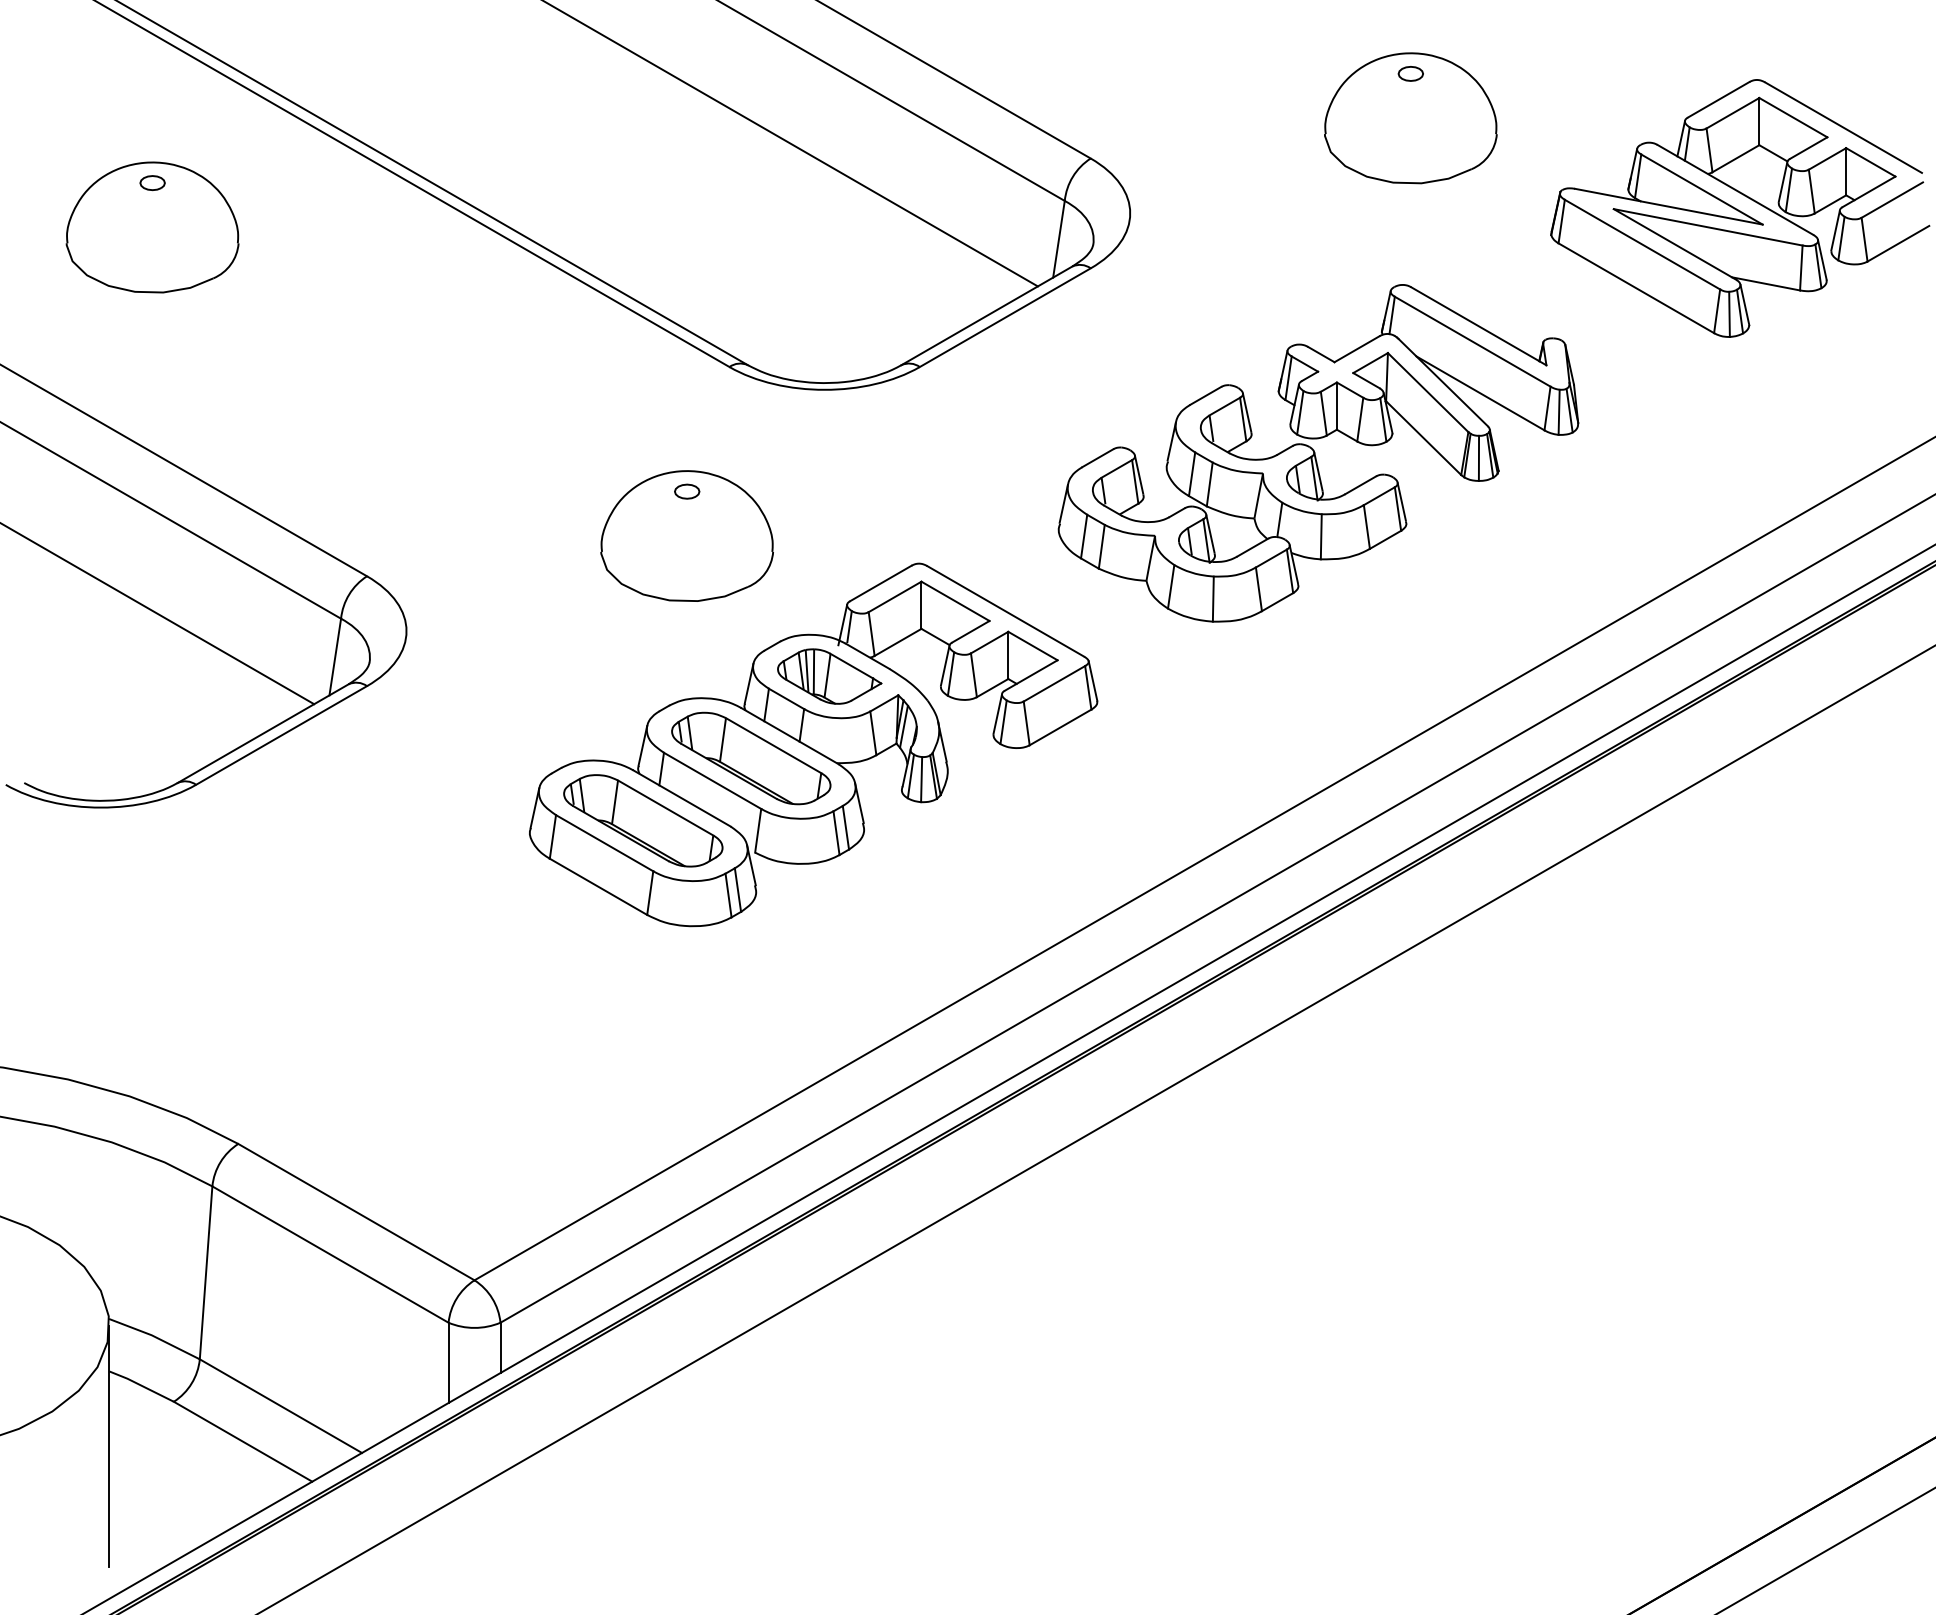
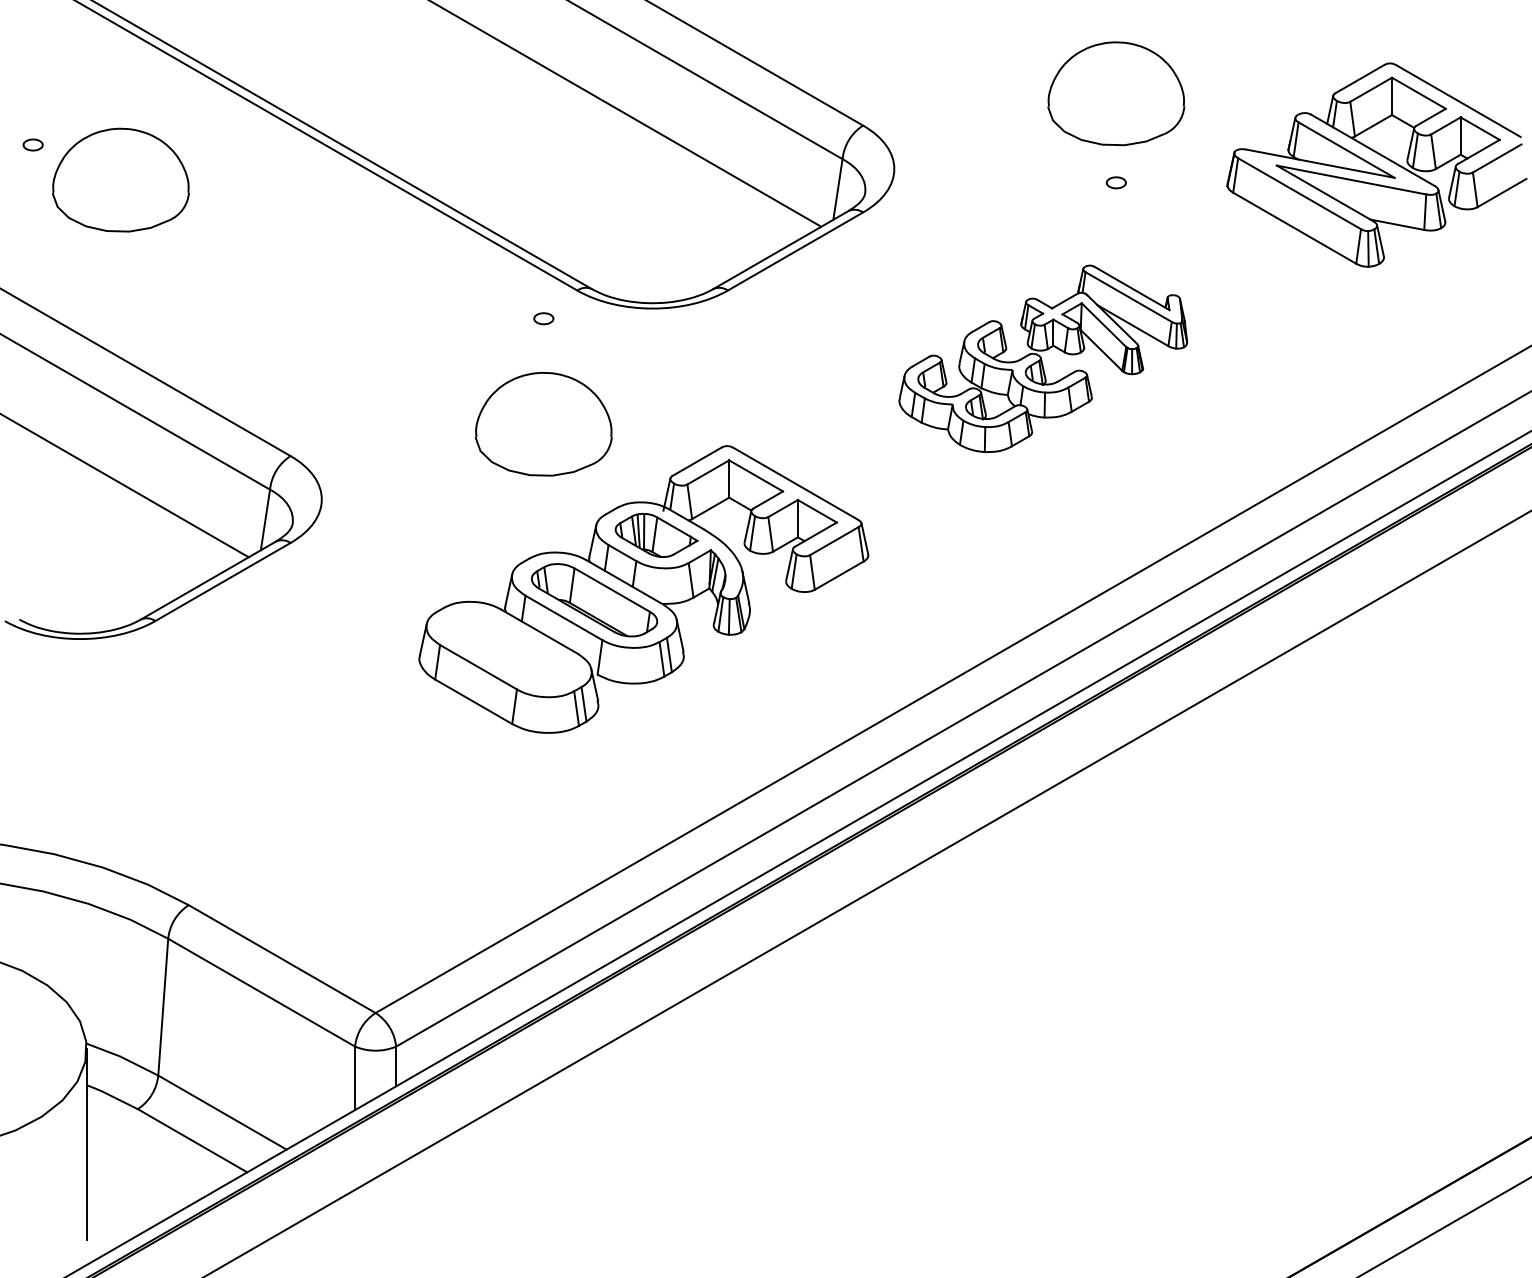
part: (1410, 73) -> (1116, 182), moved
part: (152, 183) -> (33, 145), moved
part: (1318, 453) -> (1043, 358), size x0.7
part: (687, 491) -> (544, 318), moved
part: (643, 820) -> (509, 649), removed

